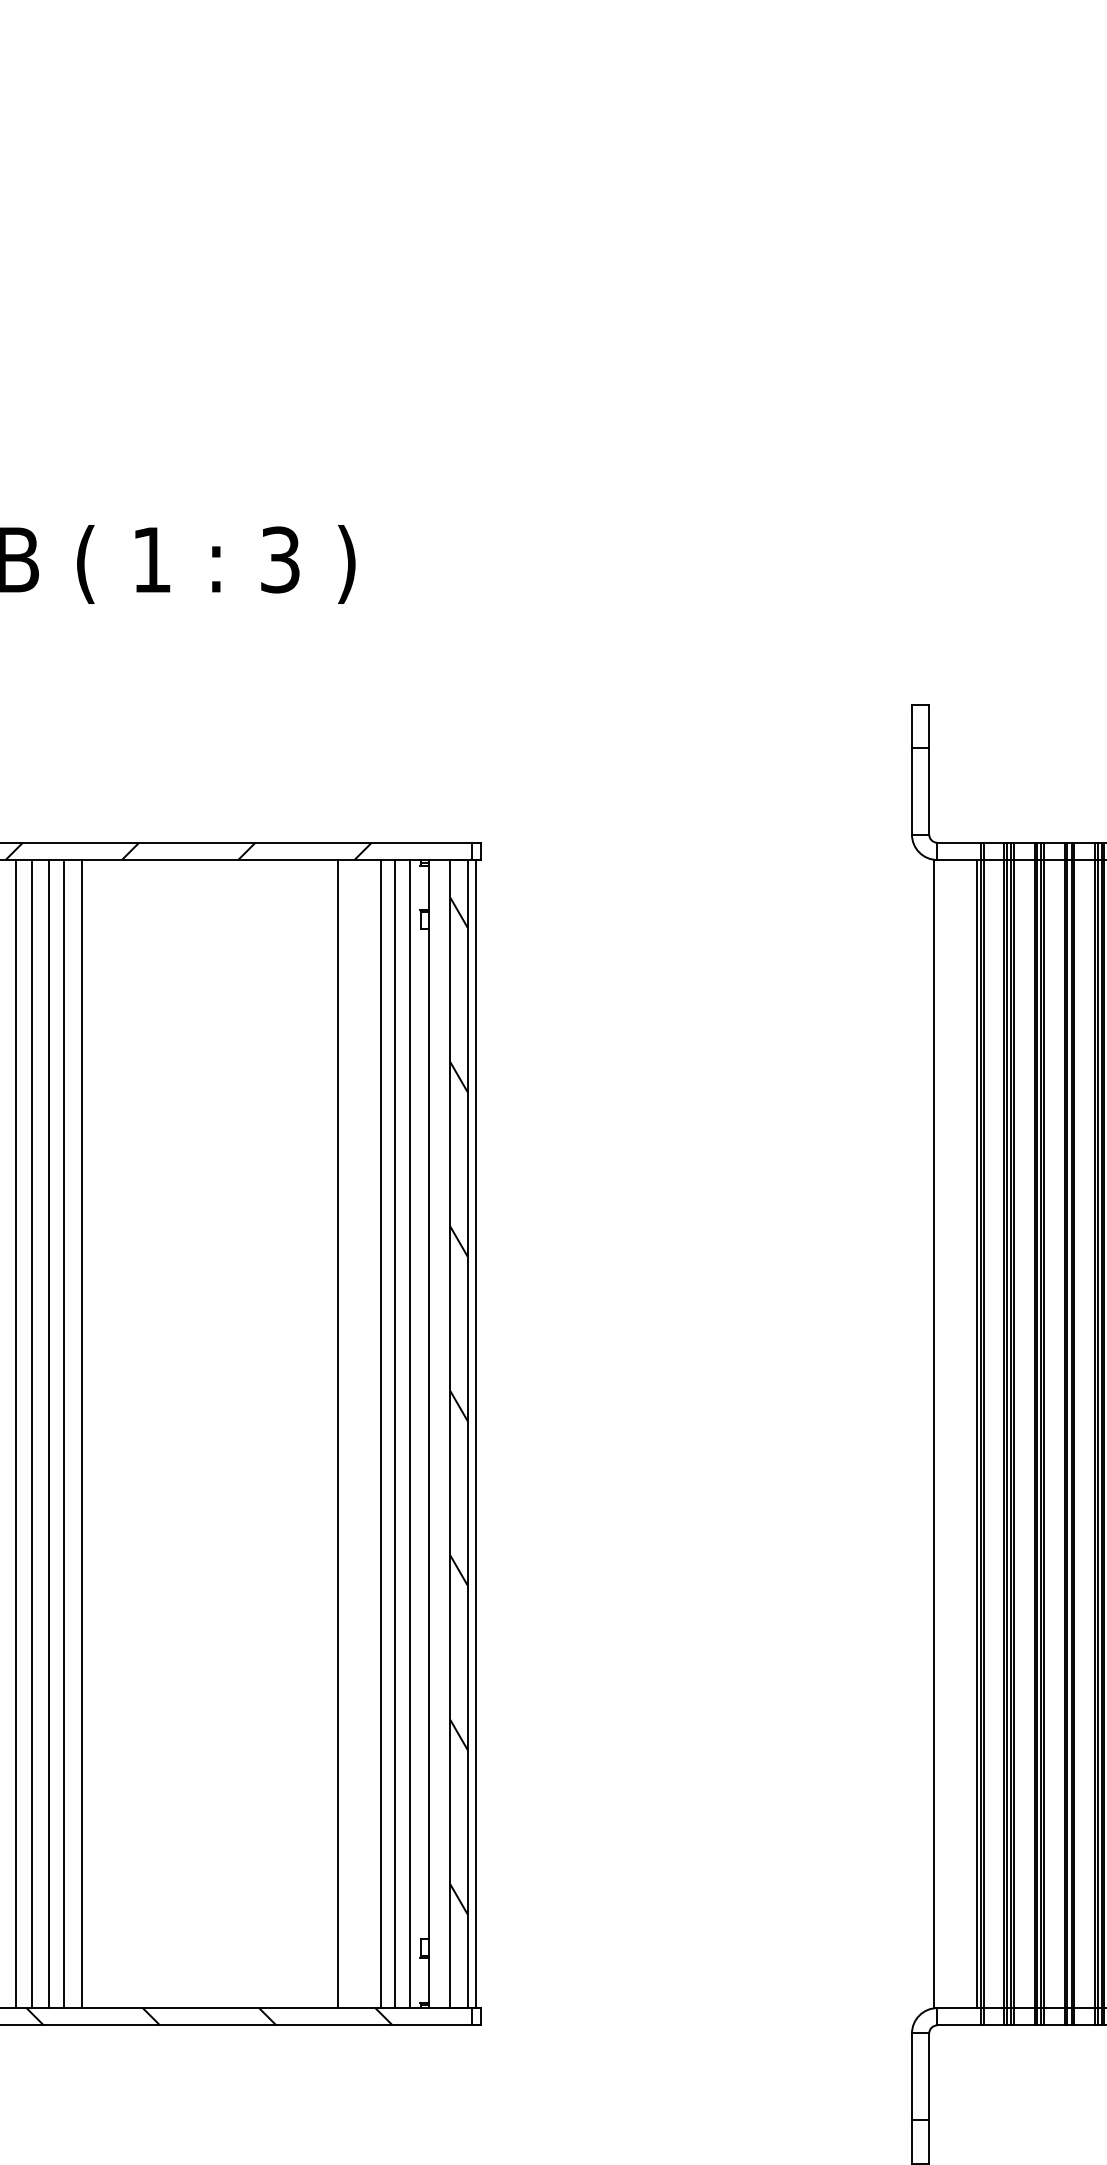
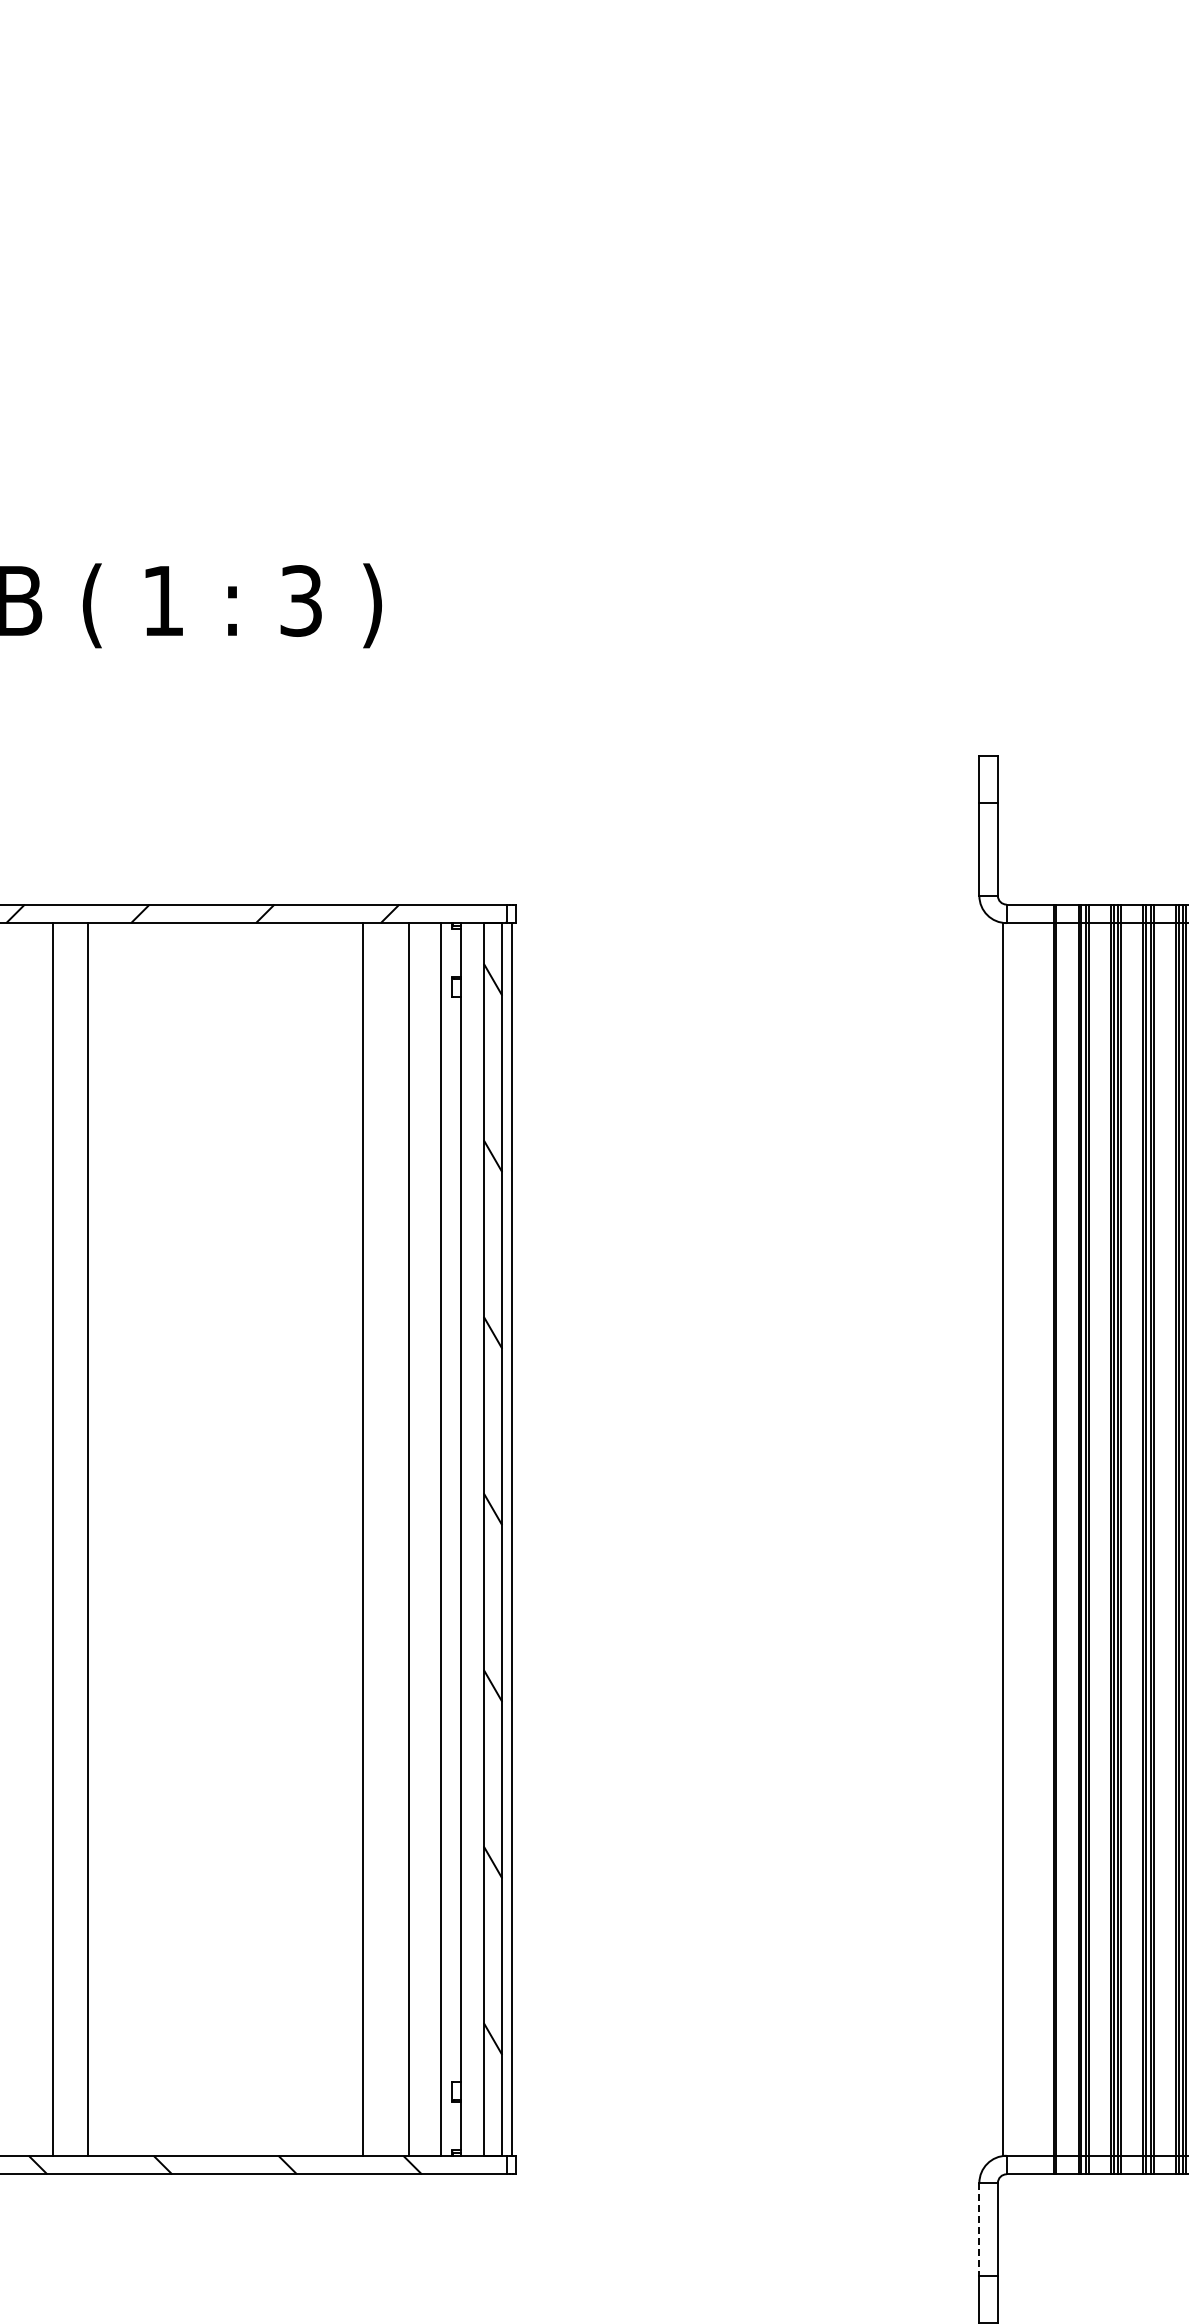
line: (16, 1434) -> (17, 1539), removed
line: (31, 1434) -> (34, 1539), removed
line: (64, 1434) -> (69, 1539), removed
line: (394, 1434) -> (423, 1539), removed
line: (976, 1434) -> (1048, 1539), removed
line: (912, 2076) -> (979, 2229), solid -> dashed

